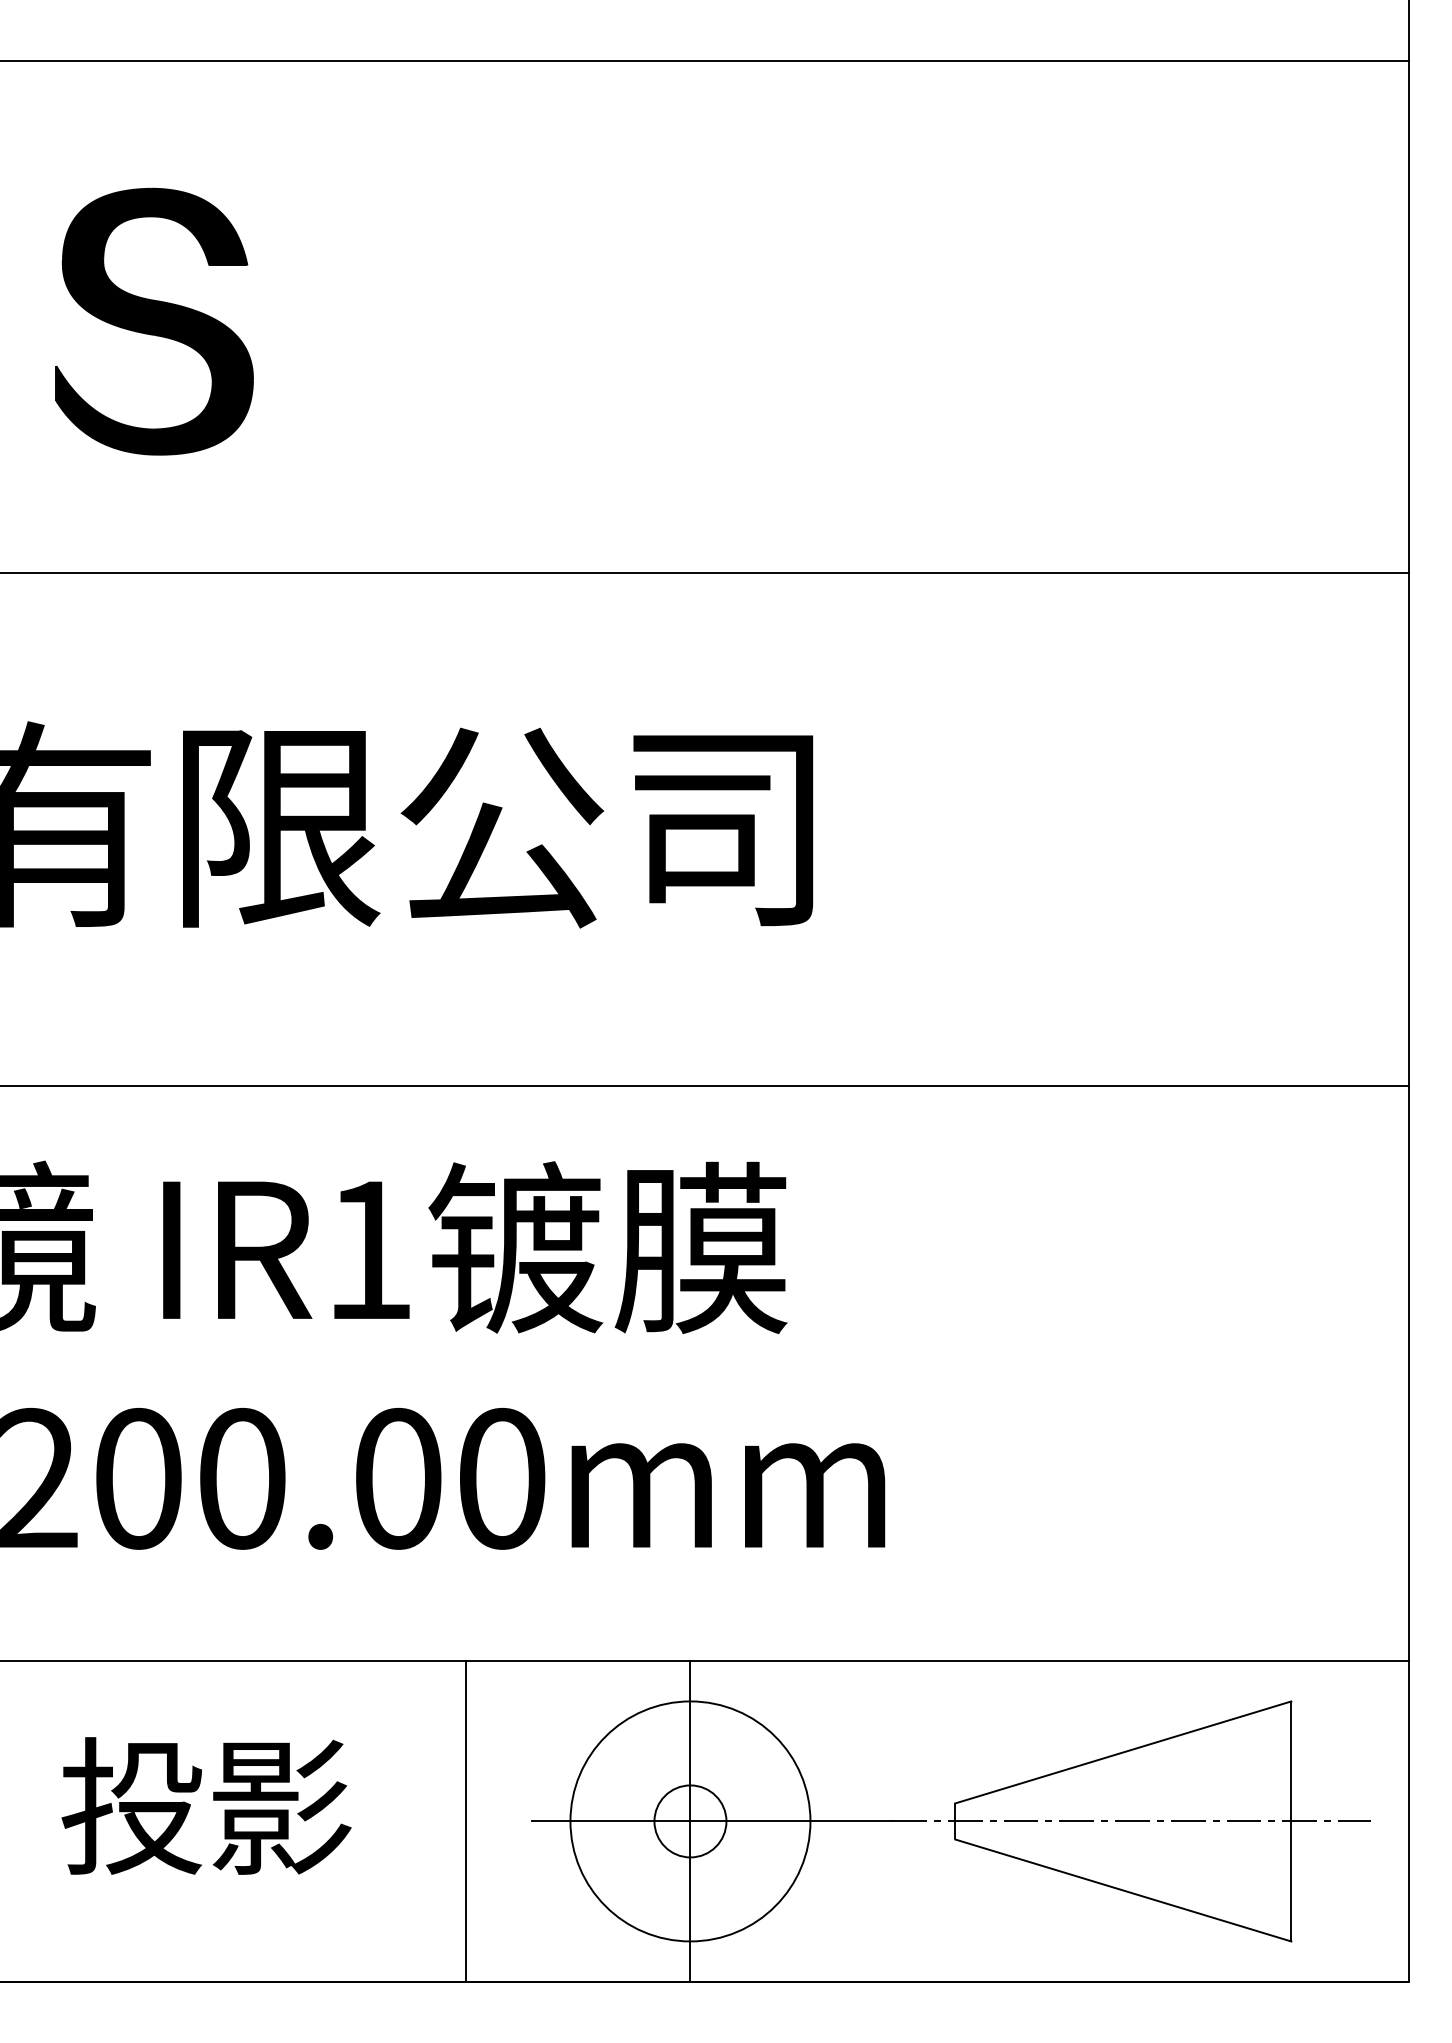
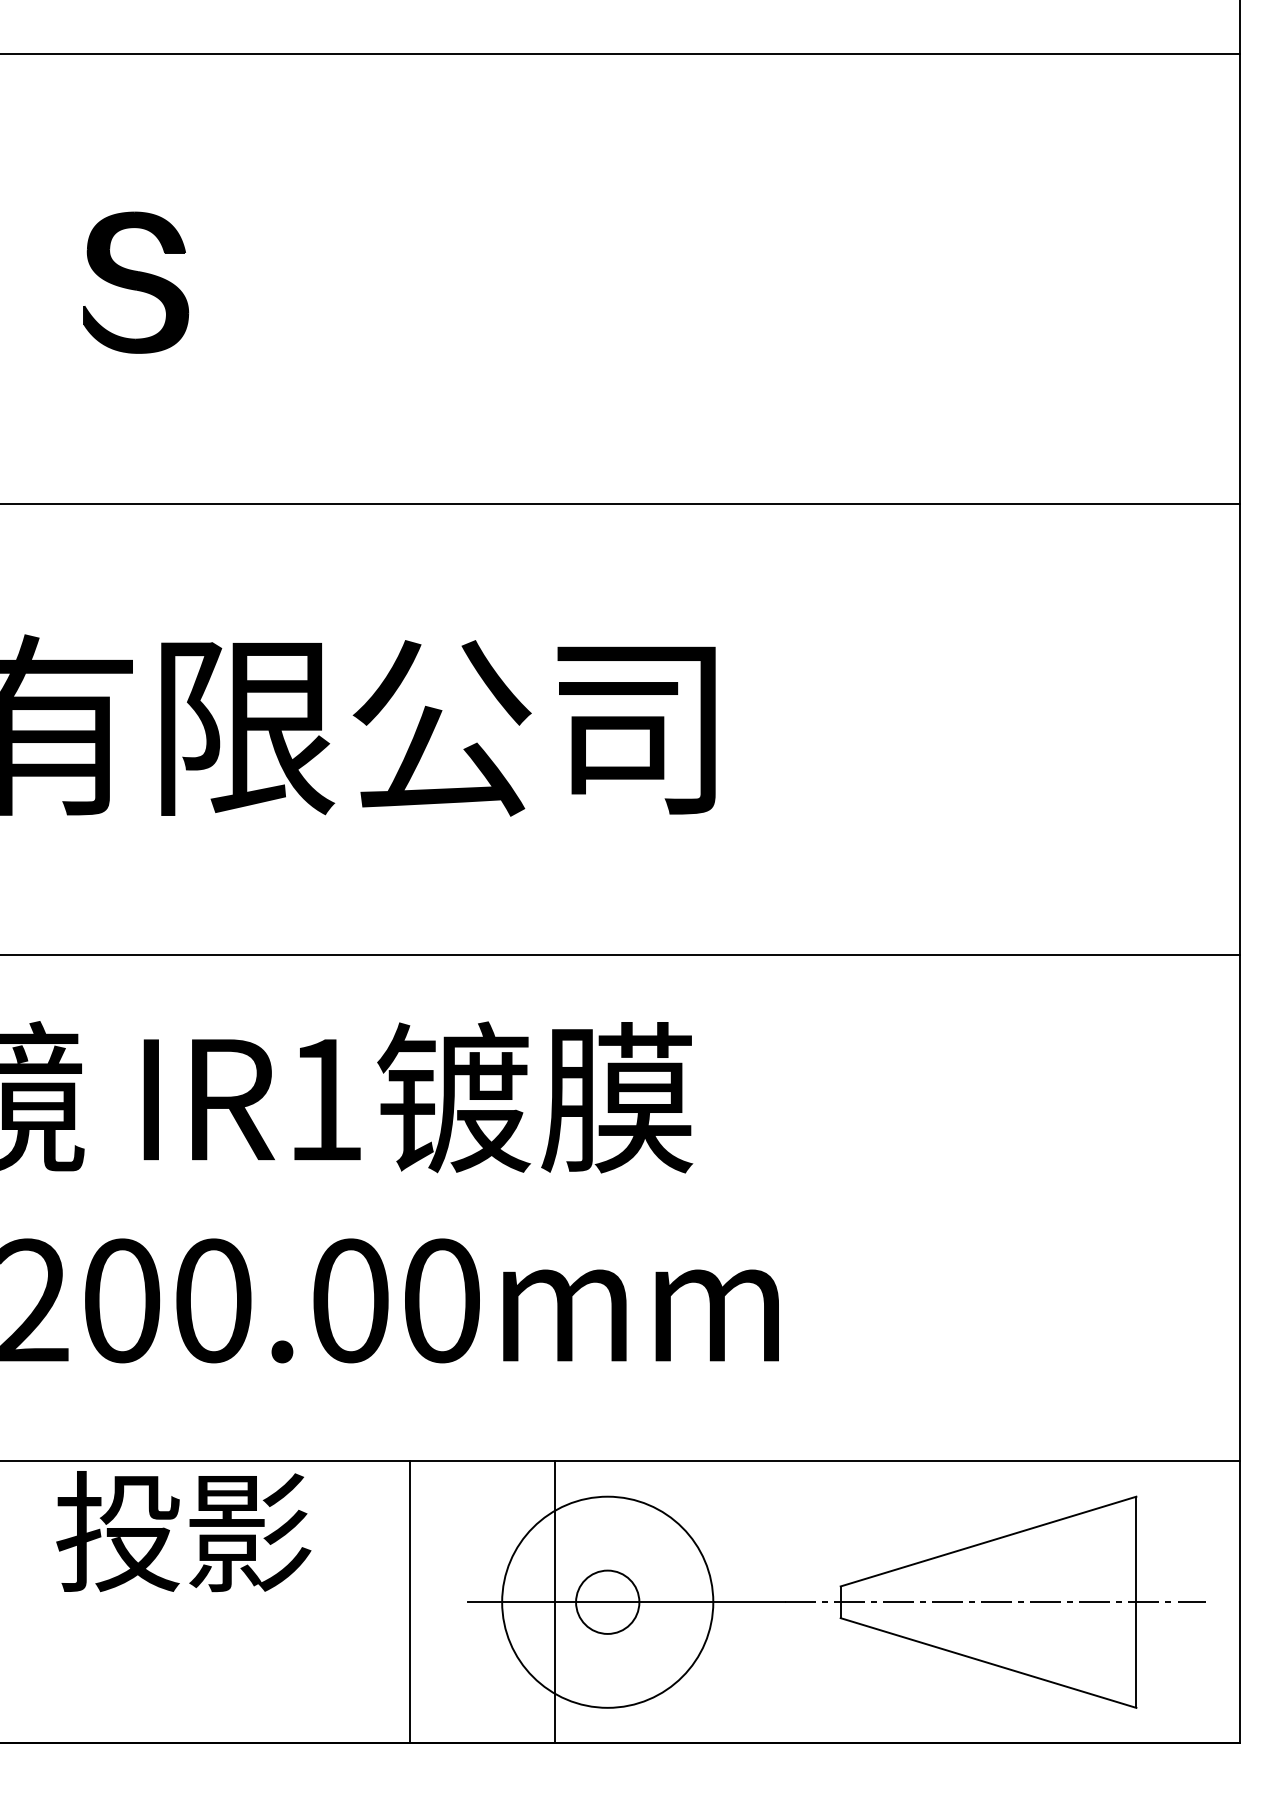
part: (154, 321) -> (136, 282), size x0.6
text: (206, 1805) -> (183, 1531), moved
line: (690, 1821) -> (554, 1602), moved

